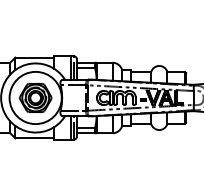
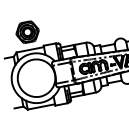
part: (35, 97) -> (27, 31), moved

